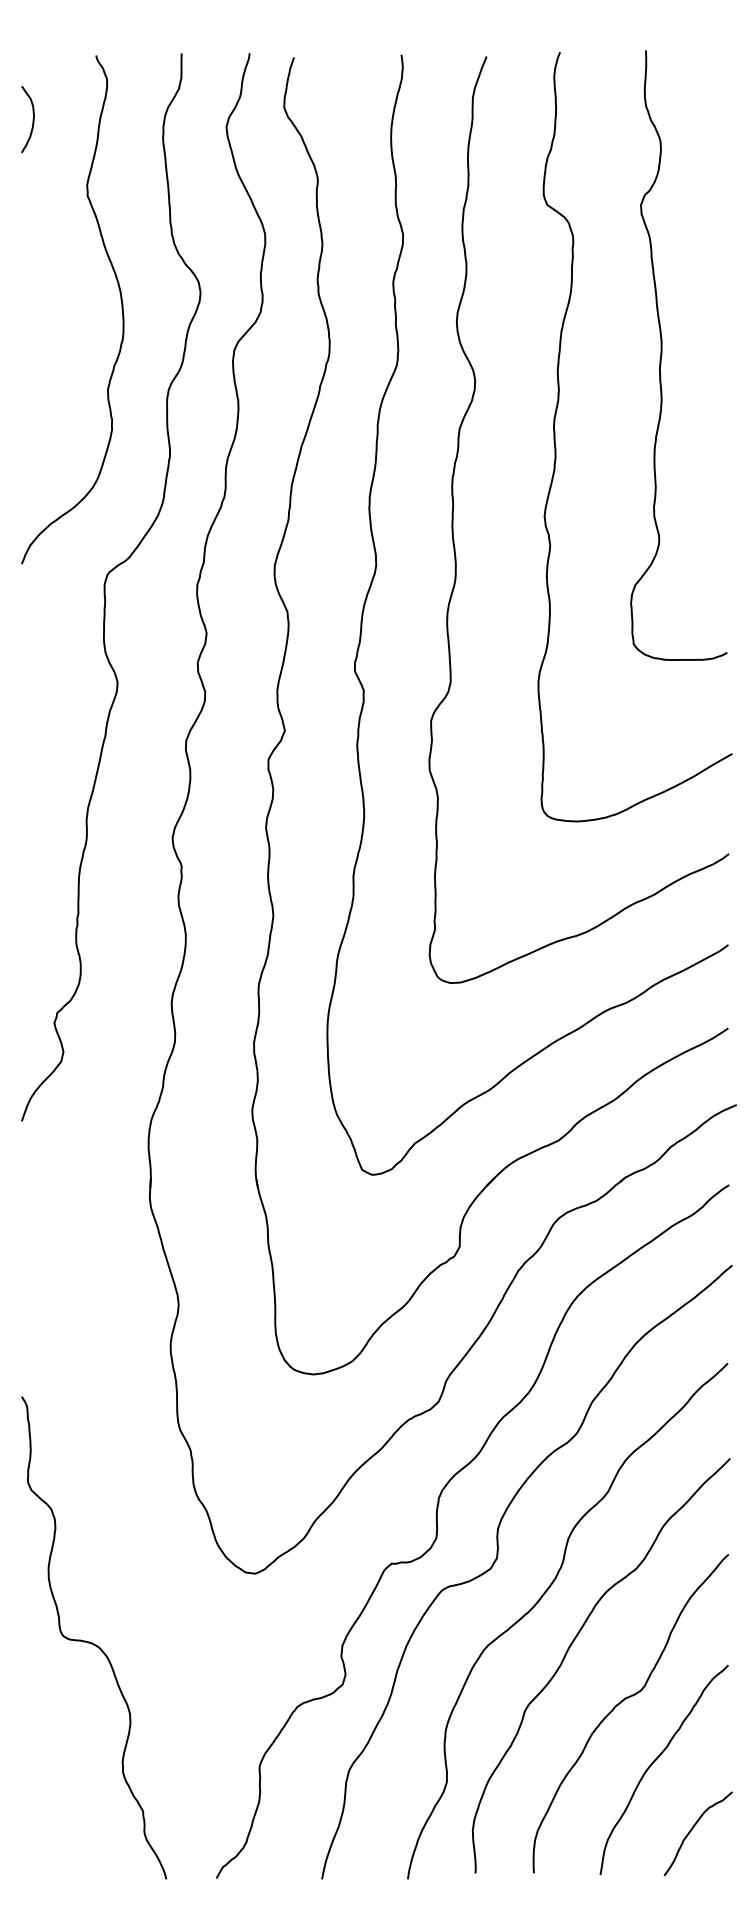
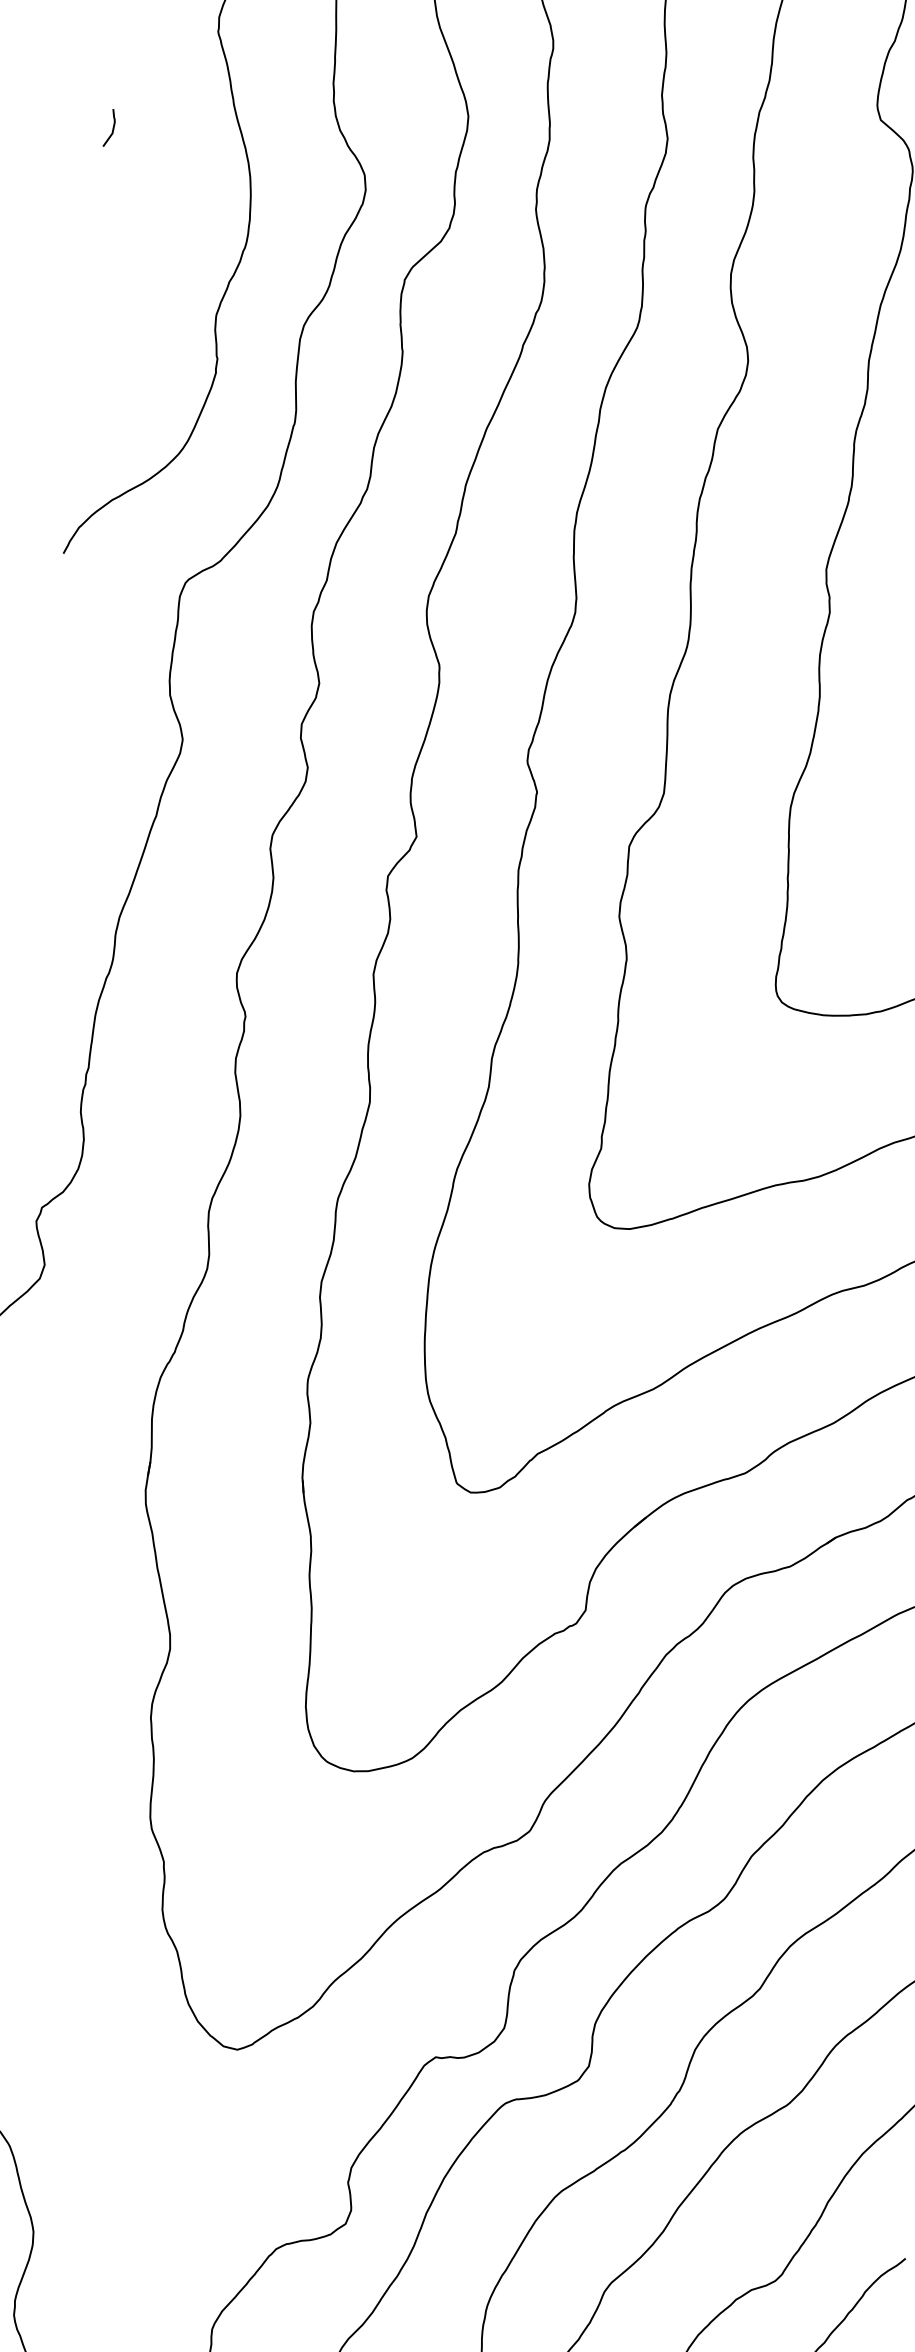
curve: (22, 269) -> (112, 128), added

